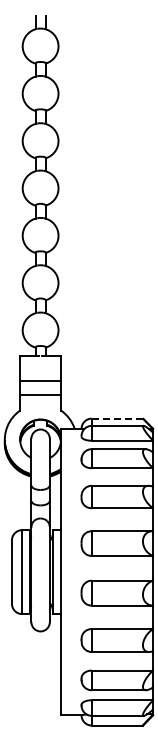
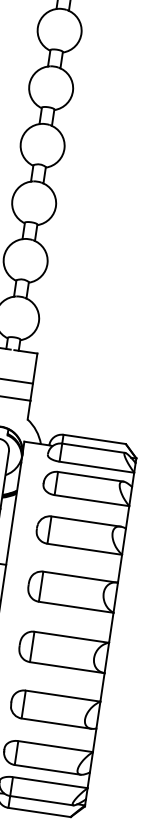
line: (117, 418) -> (94, 439), dashed -> solid

